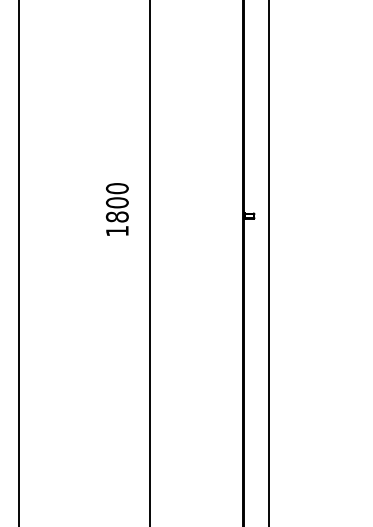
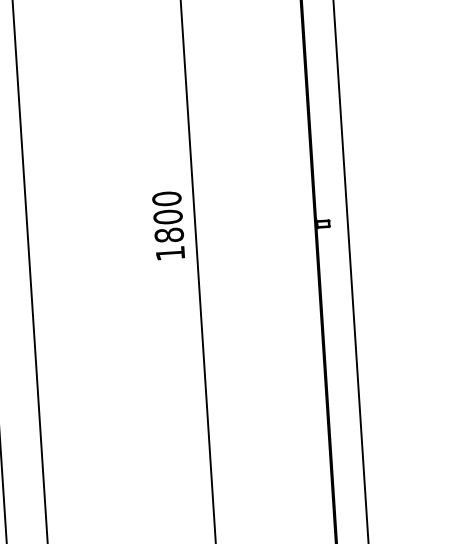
text: (117, 209) -> (168, 225), moved

